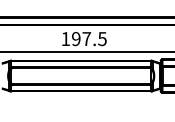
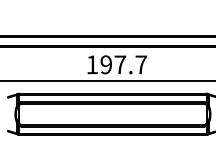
text: (102, 39) -> (141, 65), 197.5 -> 197.7

